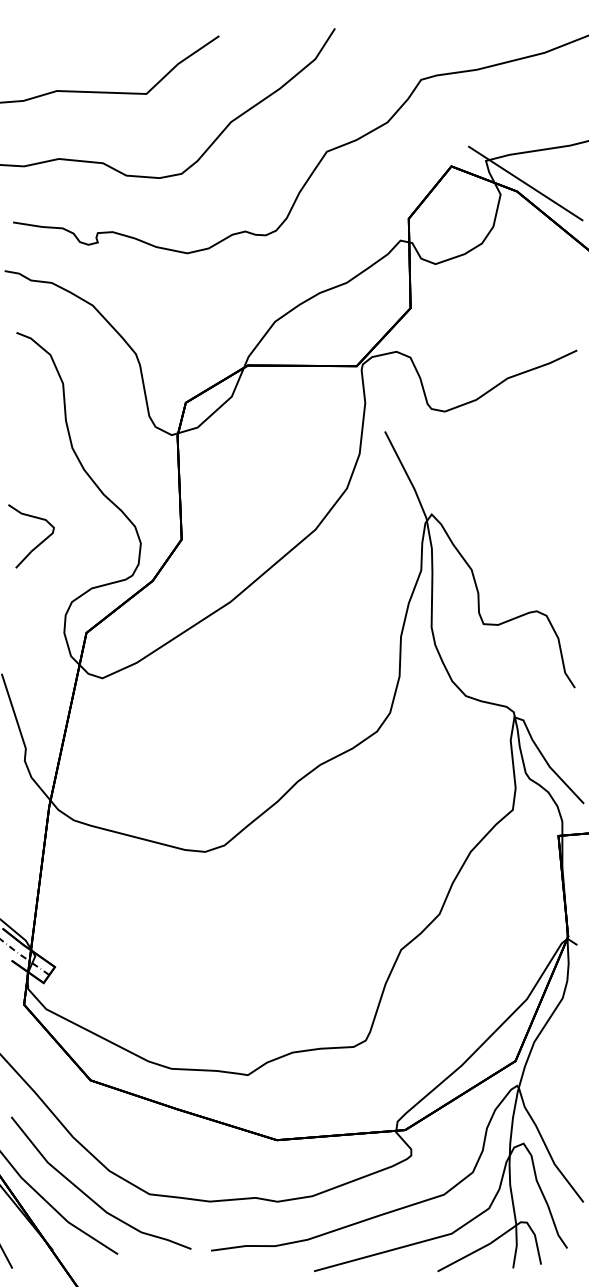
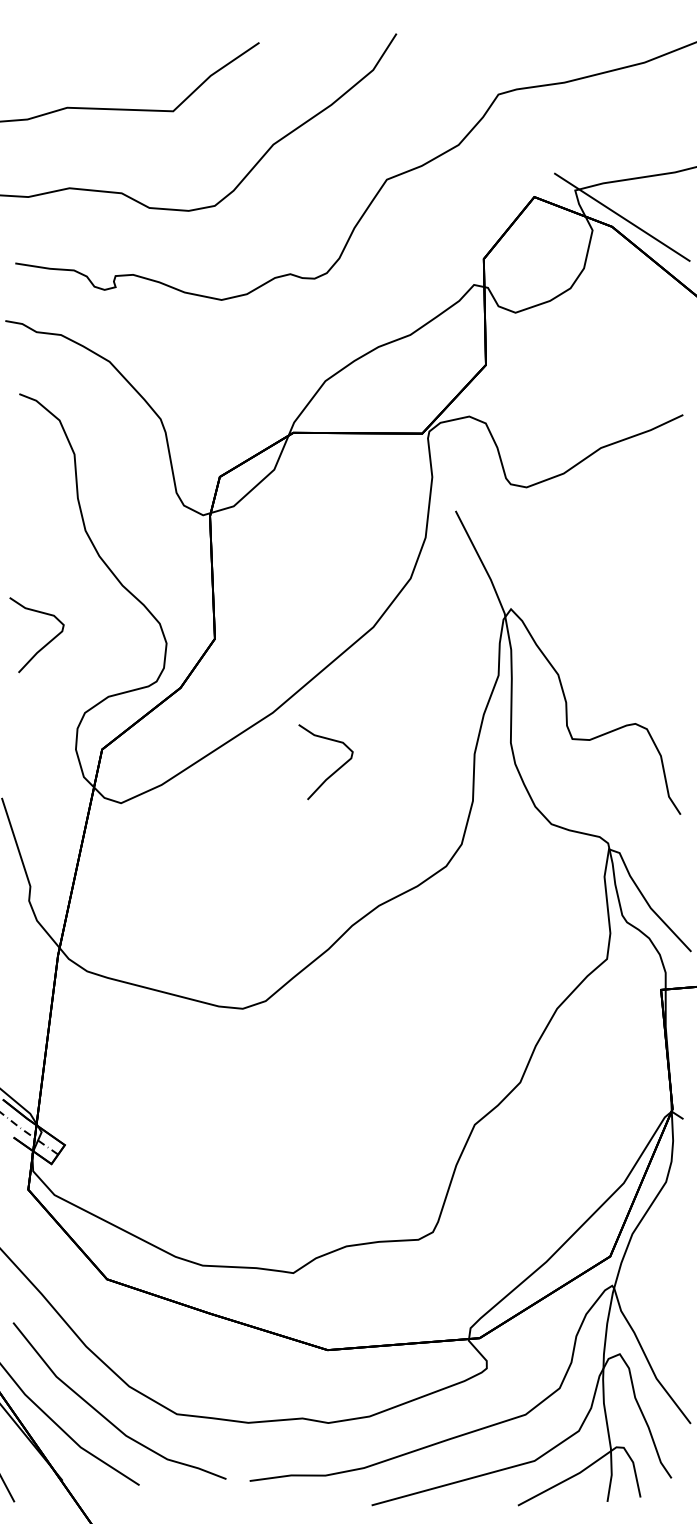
curve: (282, 651) -> (334, 771), added

